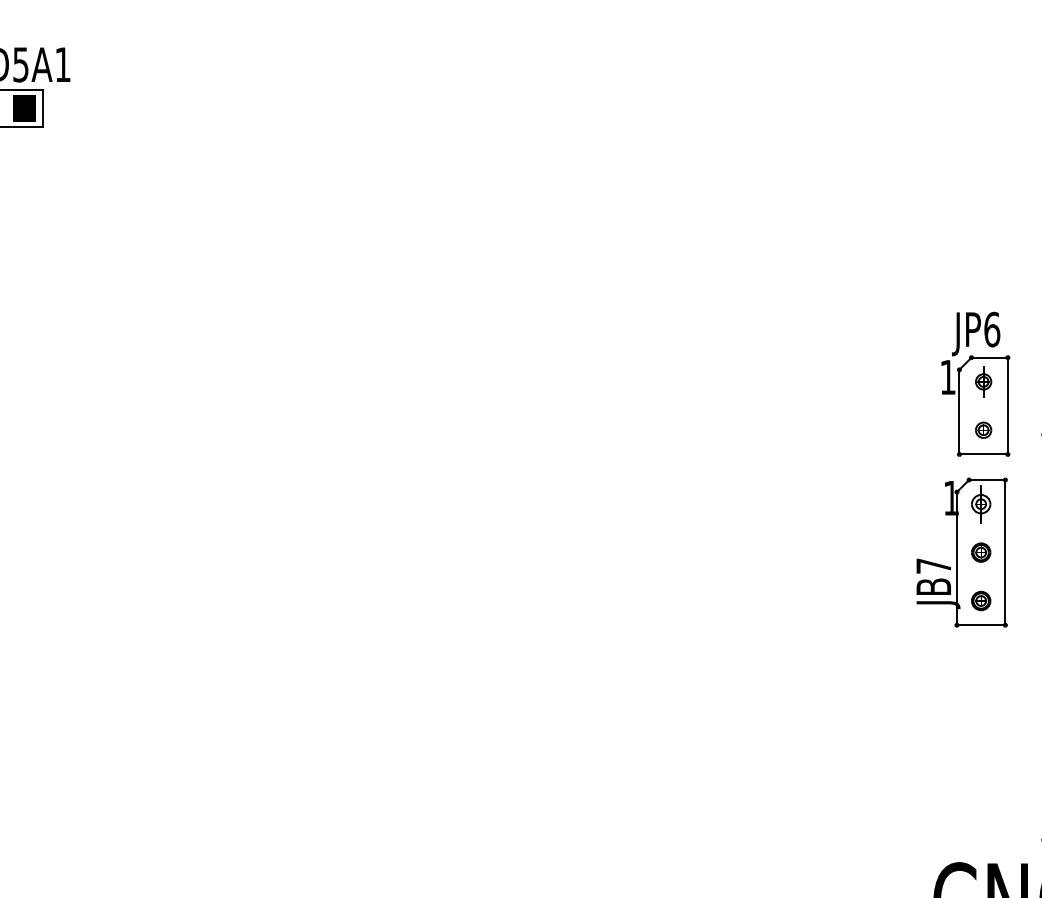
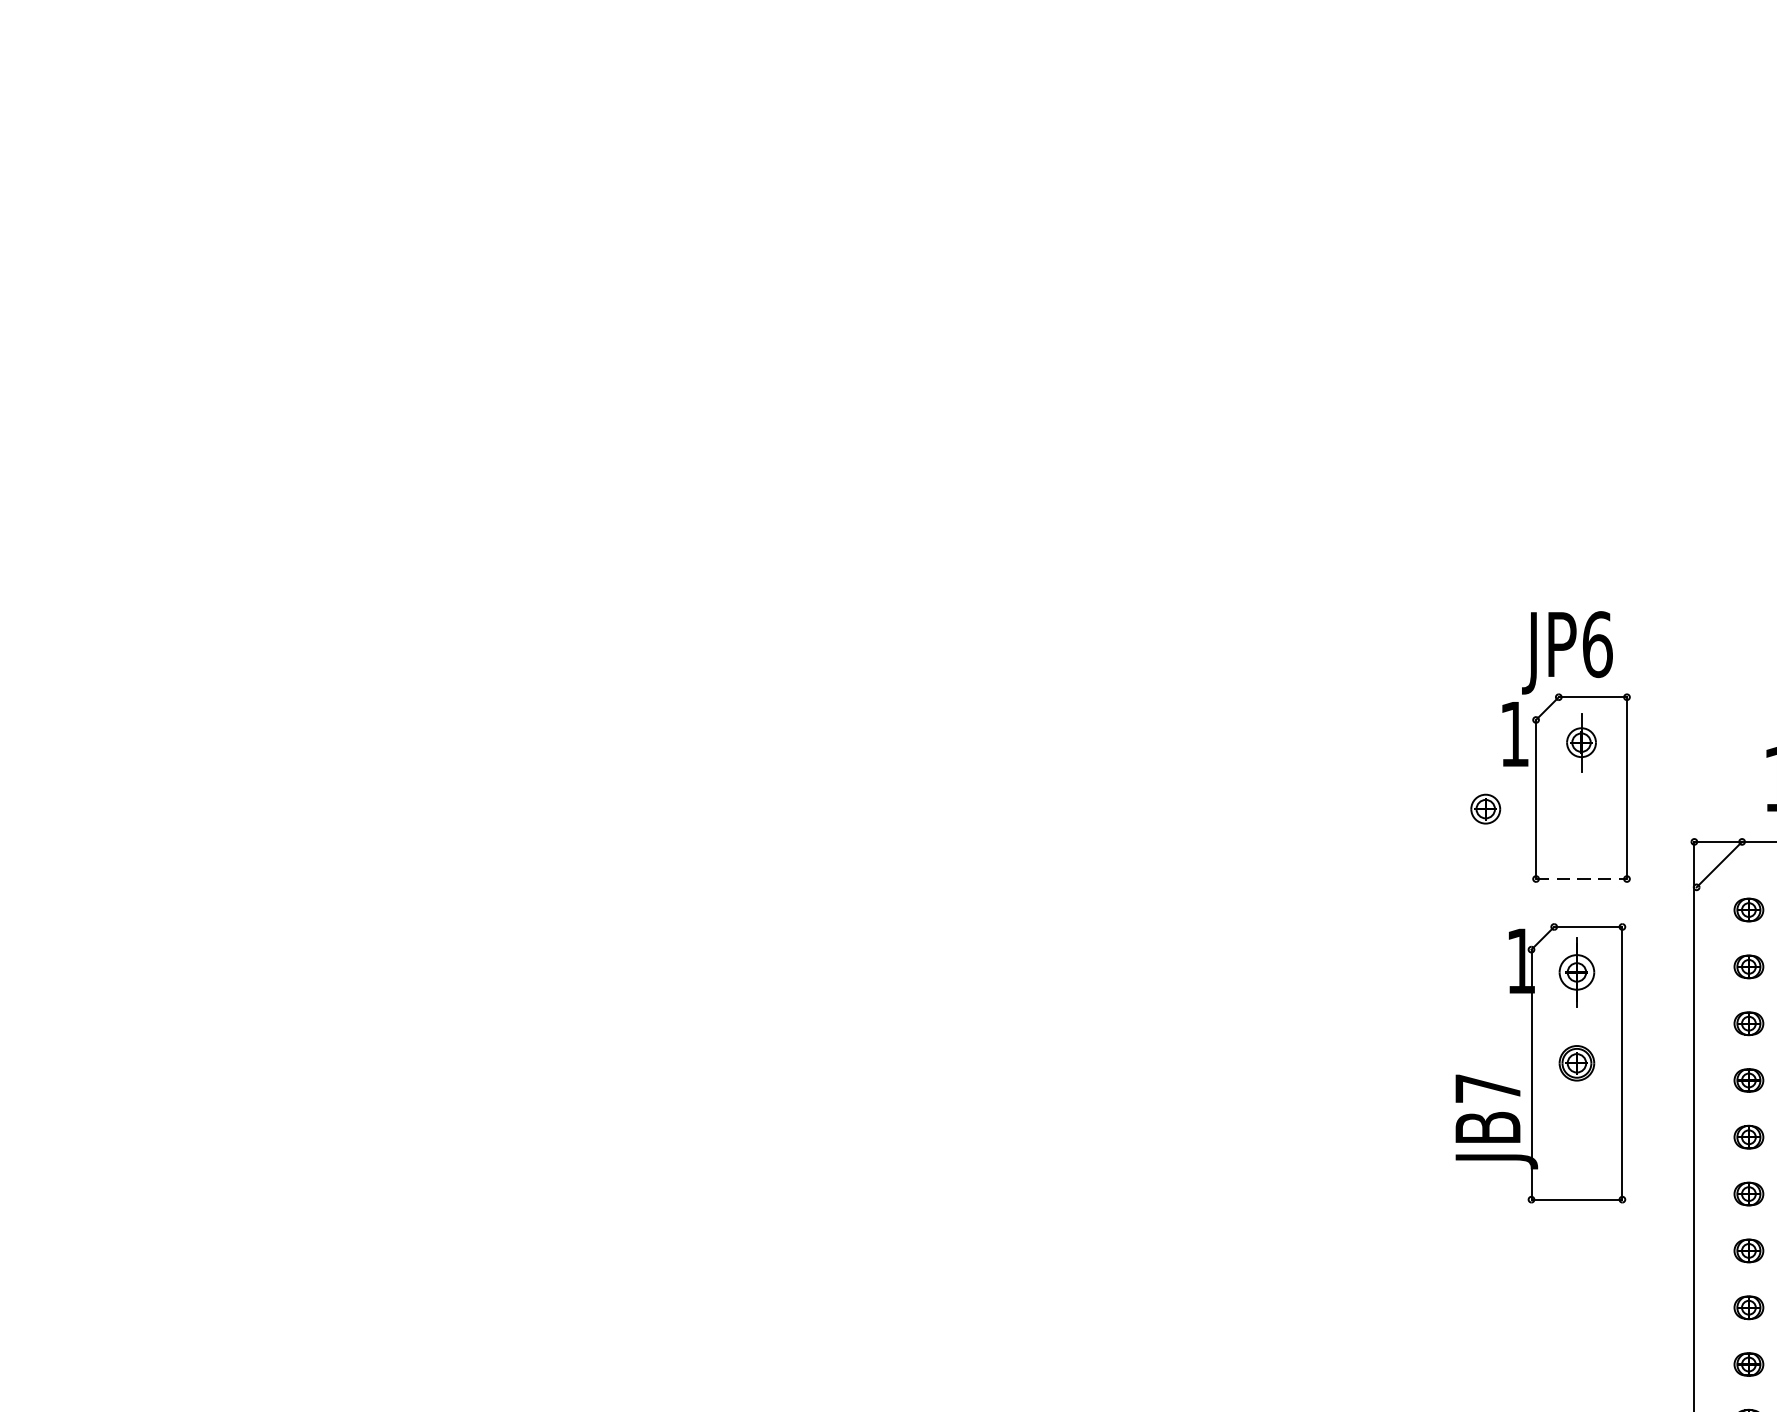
part: (983, 429) -> (1485, 807), moved
line: (984, 454) -> (1583, 879), solid -> dashed
part: (981, 600) -> (1577, 1153), removed

